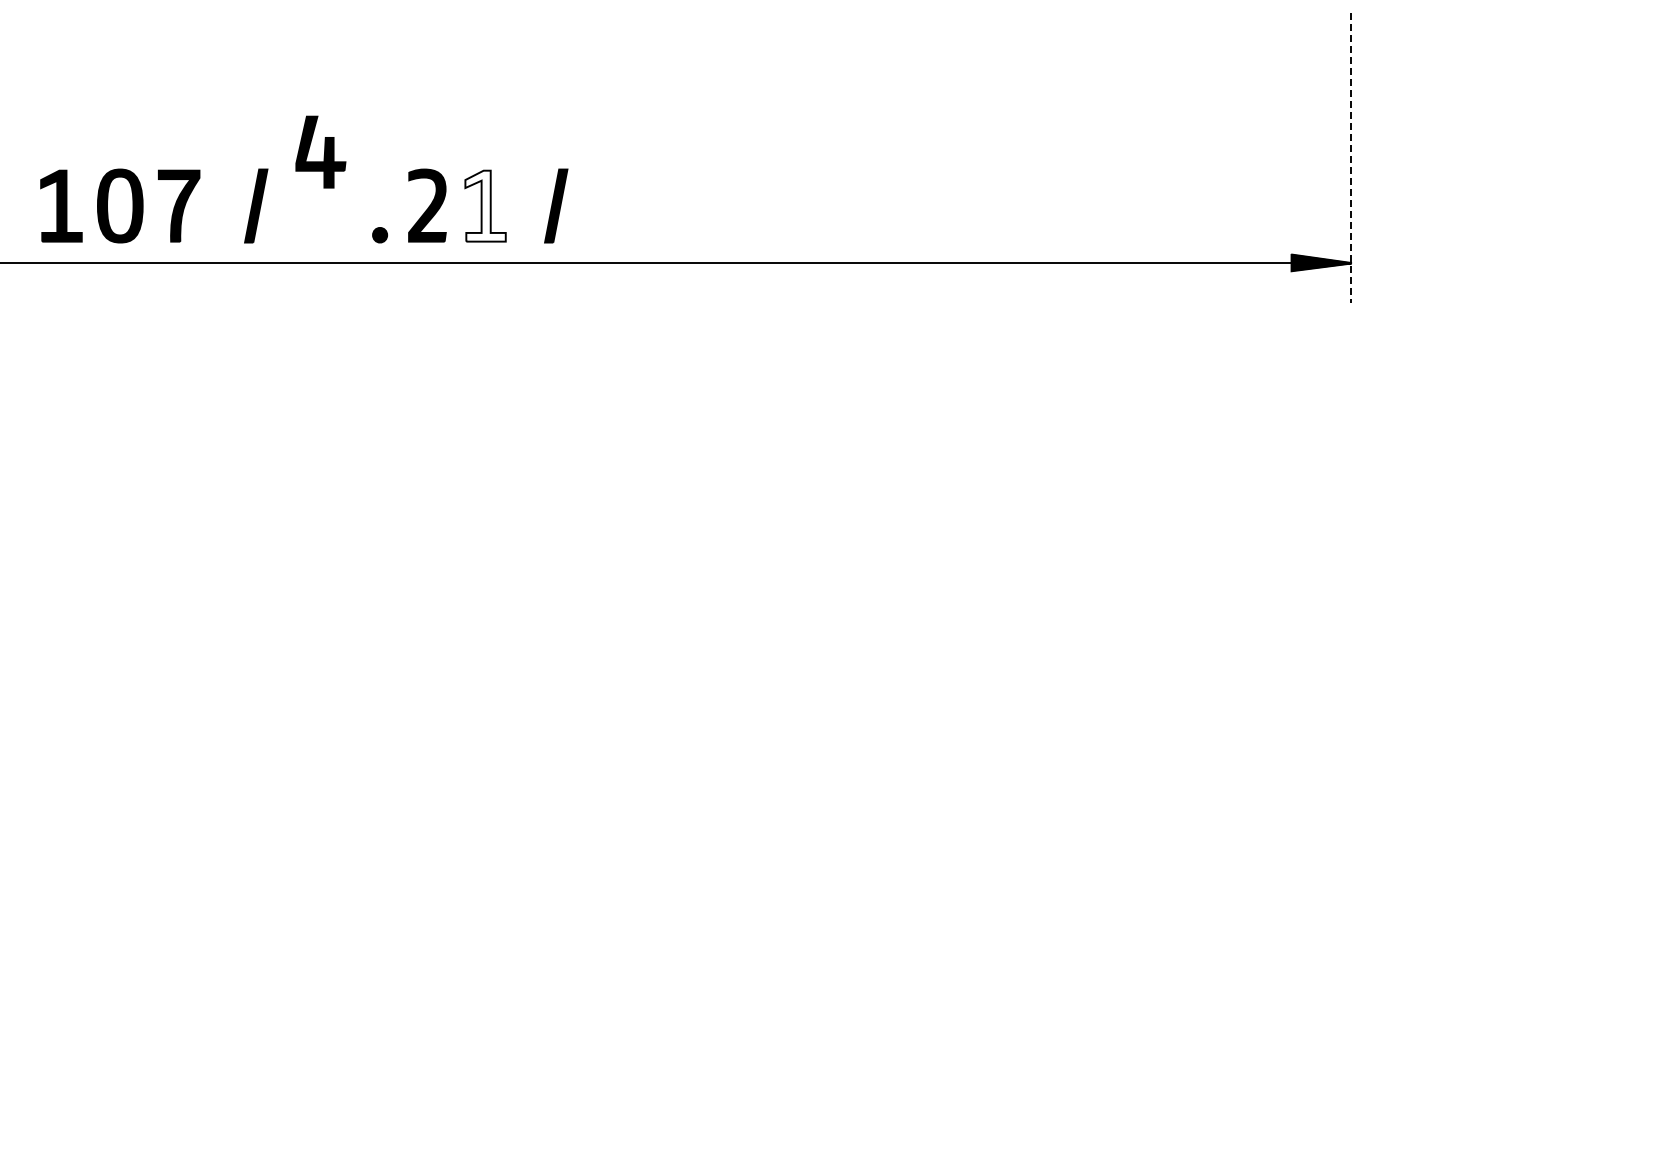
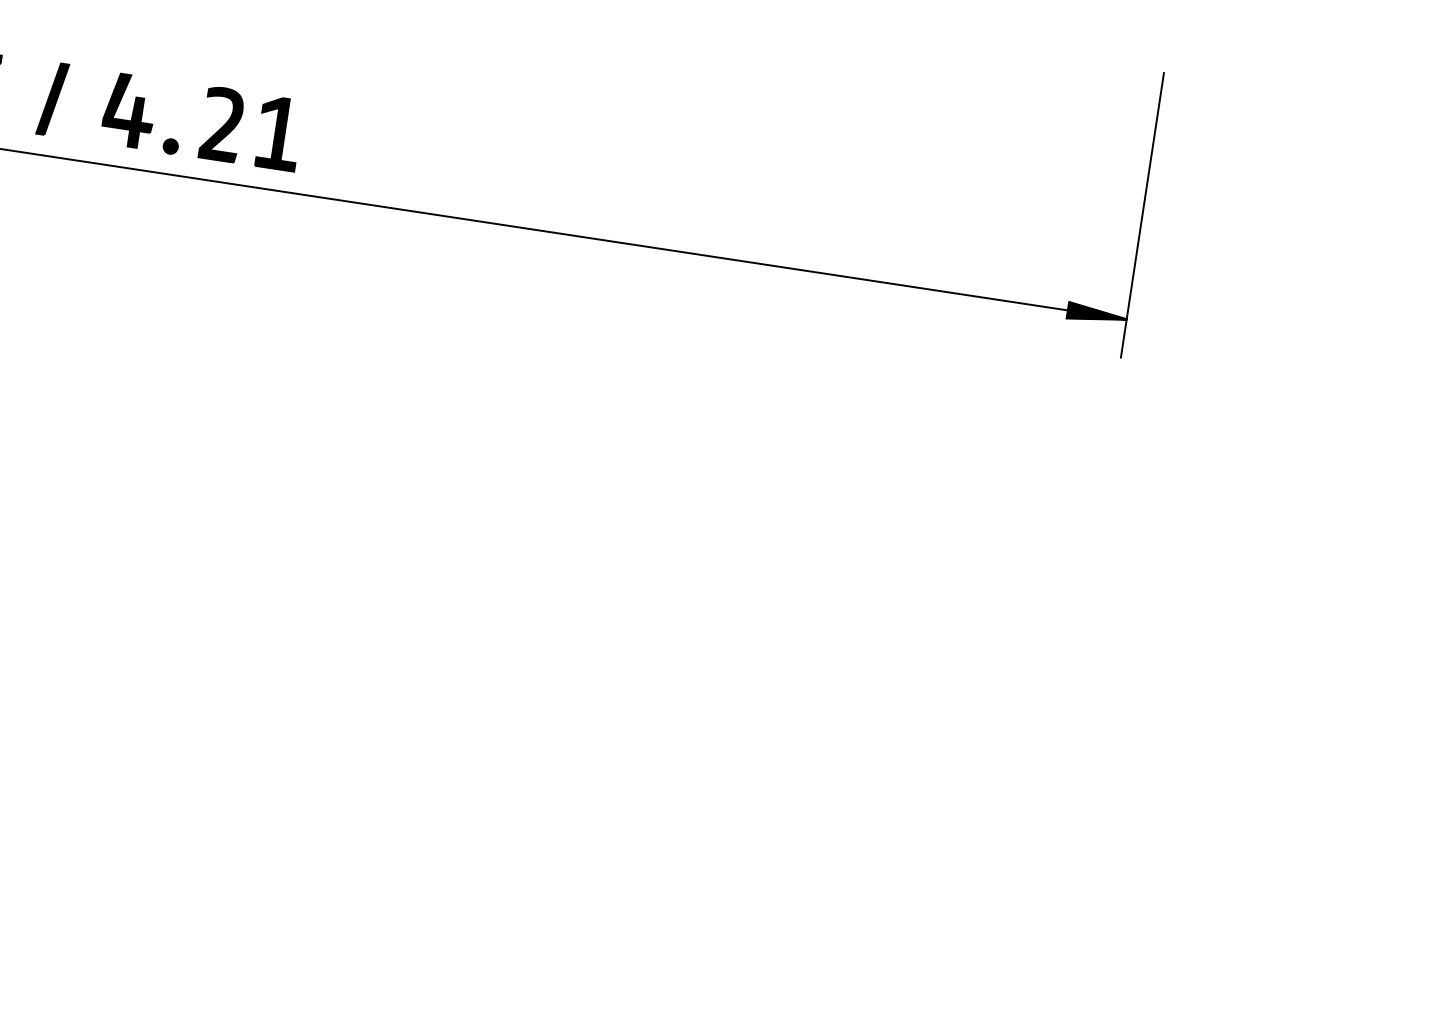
part: (320, 151) -> (129, 110), moved
line: (1351, 157) -> (1142, 214), dashed -> solid
fill: (485, 205) -> (279, 132), added
part: (556, 205) -> (349, 143), removed

